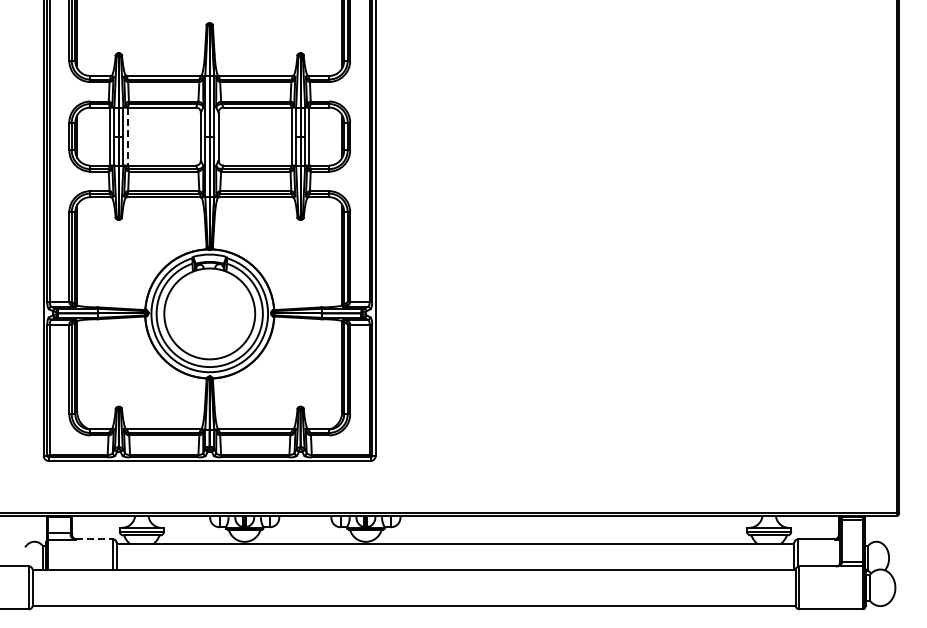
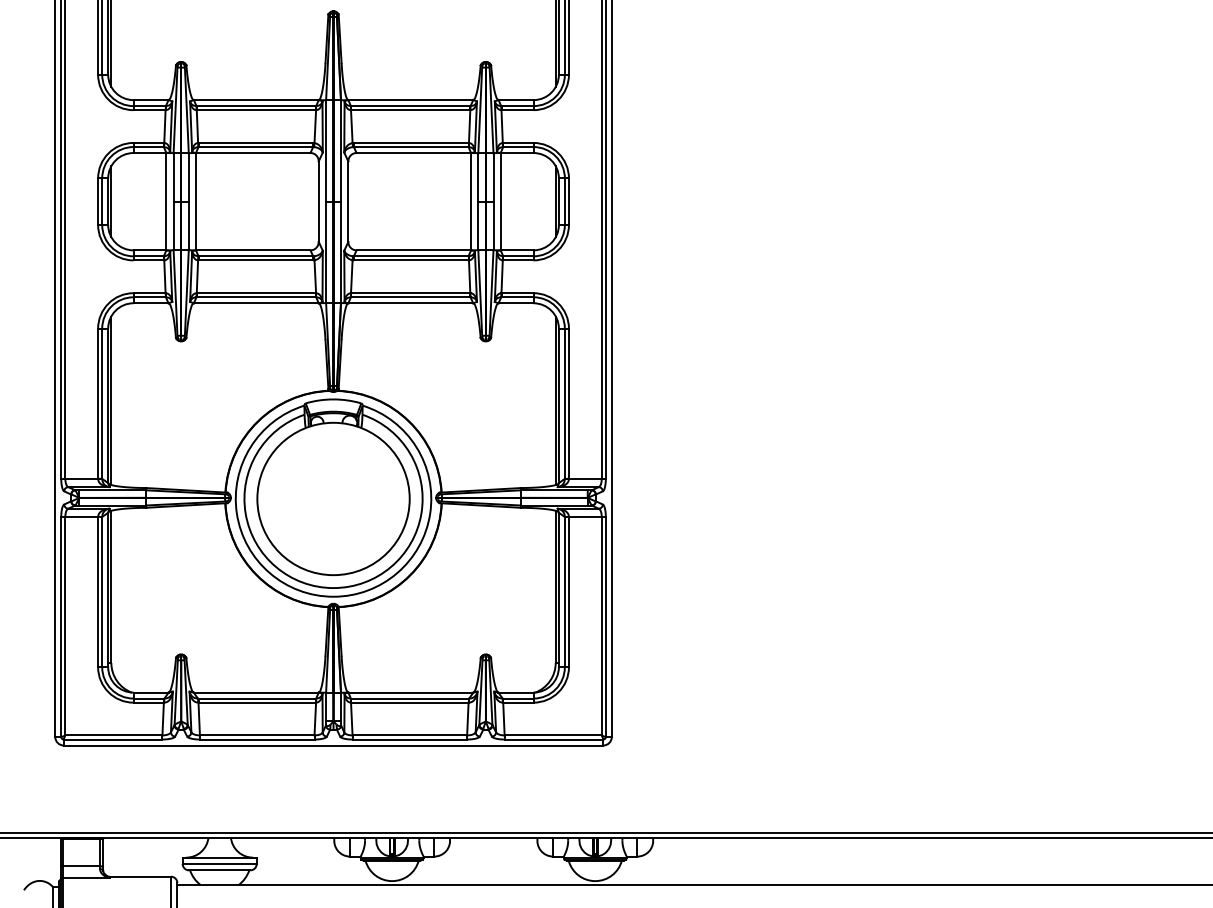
line: (127, 137) -> (195, 203), dashed -> solid
line: (95, 539) -> (142, 877), dashed -> solid

